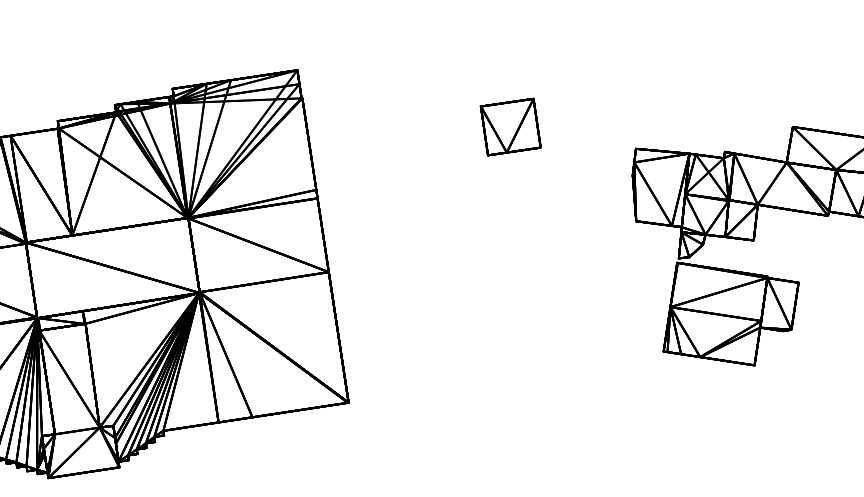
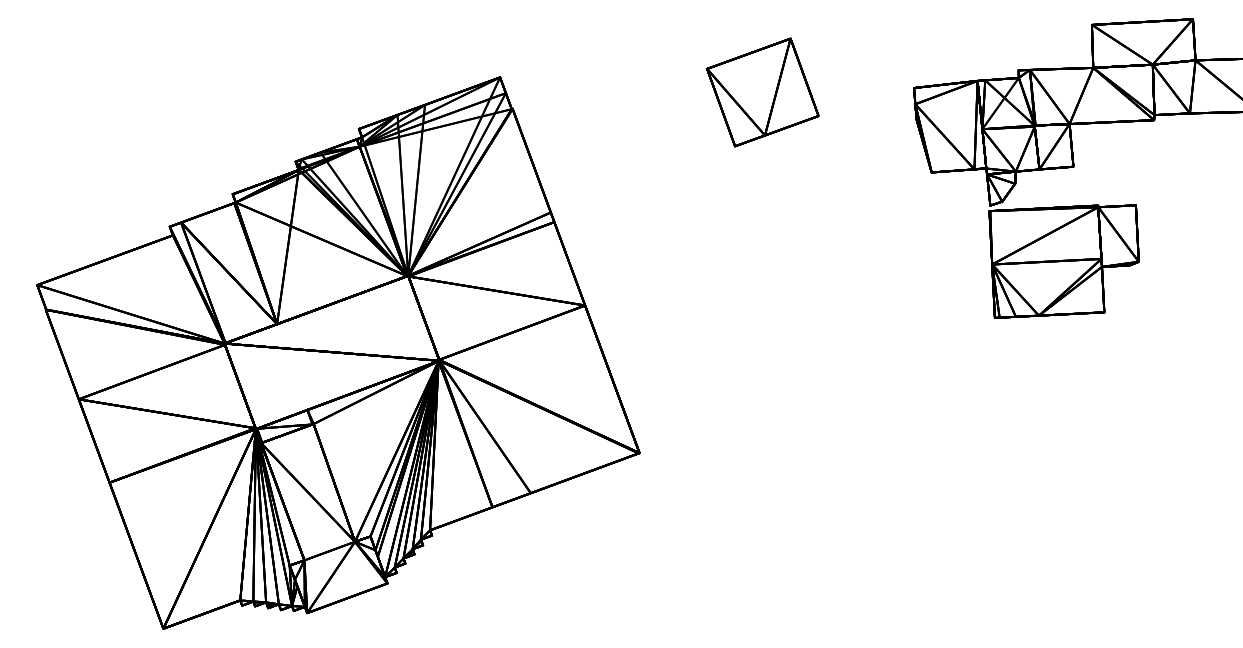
part: (510, 126) -> (762, 92), size x1.4

